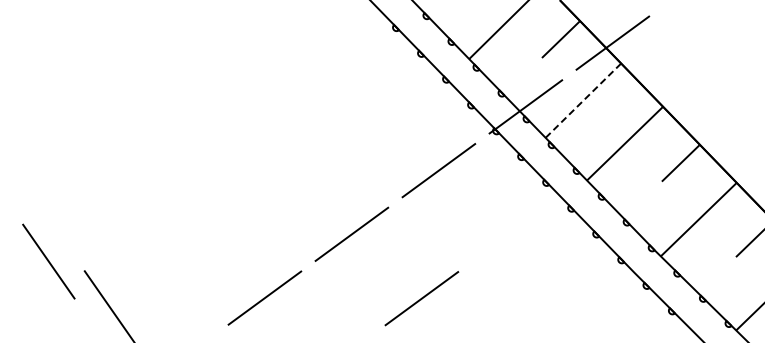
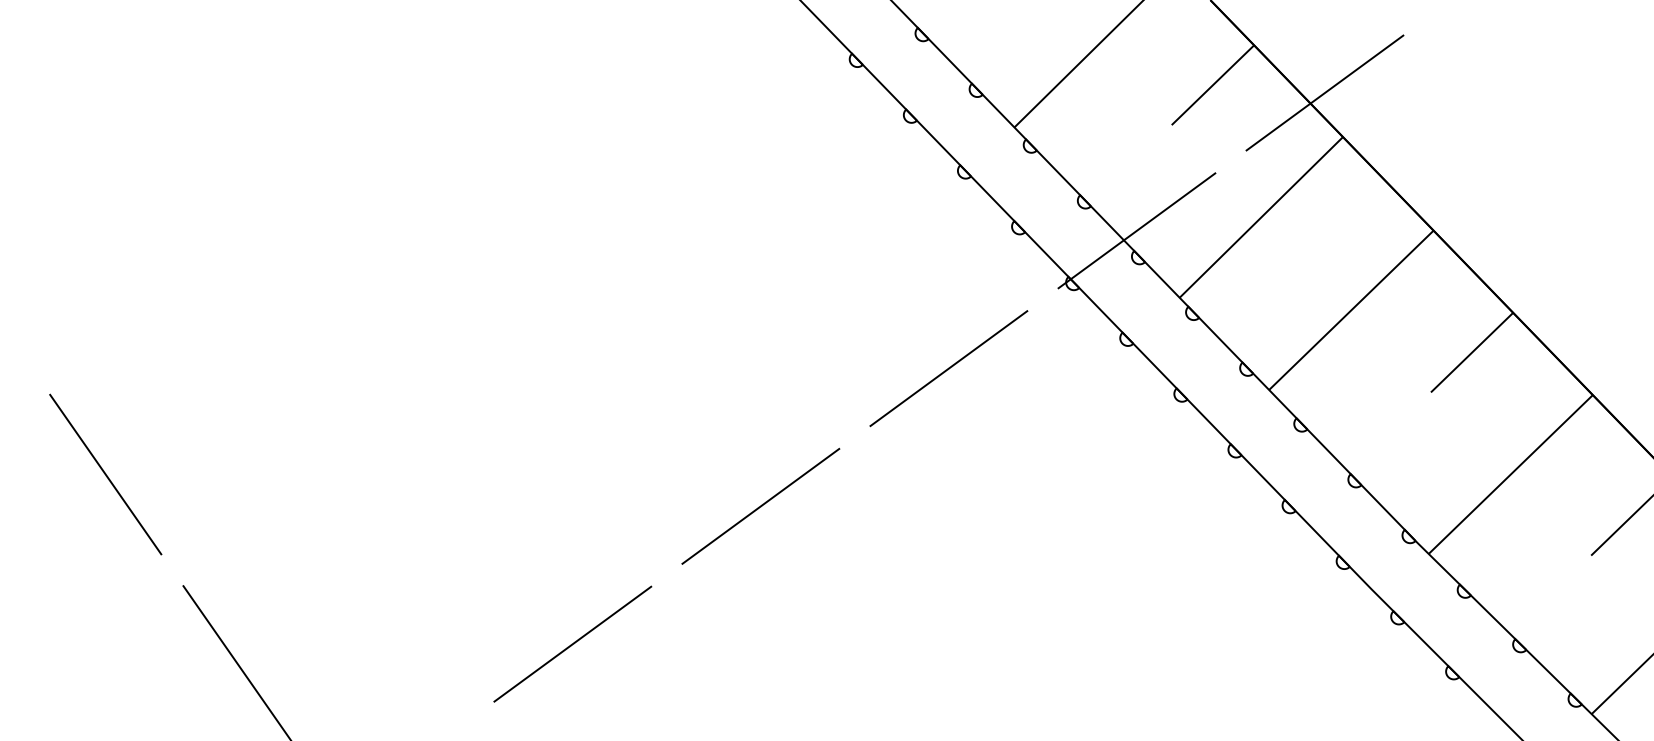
line: (583, 101) -> (1261, 219), dashed -> solid
line: (48, 261) -> (104, 474), moved
line: (421, 298) -> (911, 645), removed

